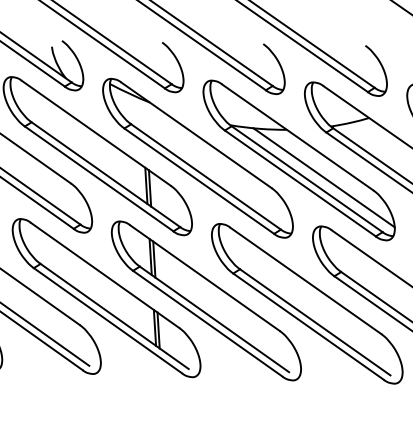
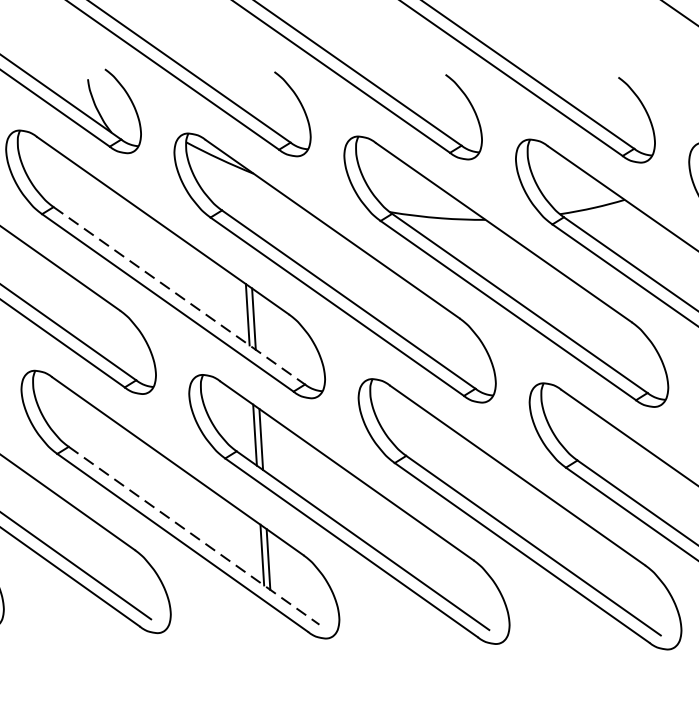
line: (105, 174) -> (178, 295), solid -> dashed
line: (323, 177) -> (547, 300), removed
line: (114, 316) -> (193, 535), solid -> dashed

